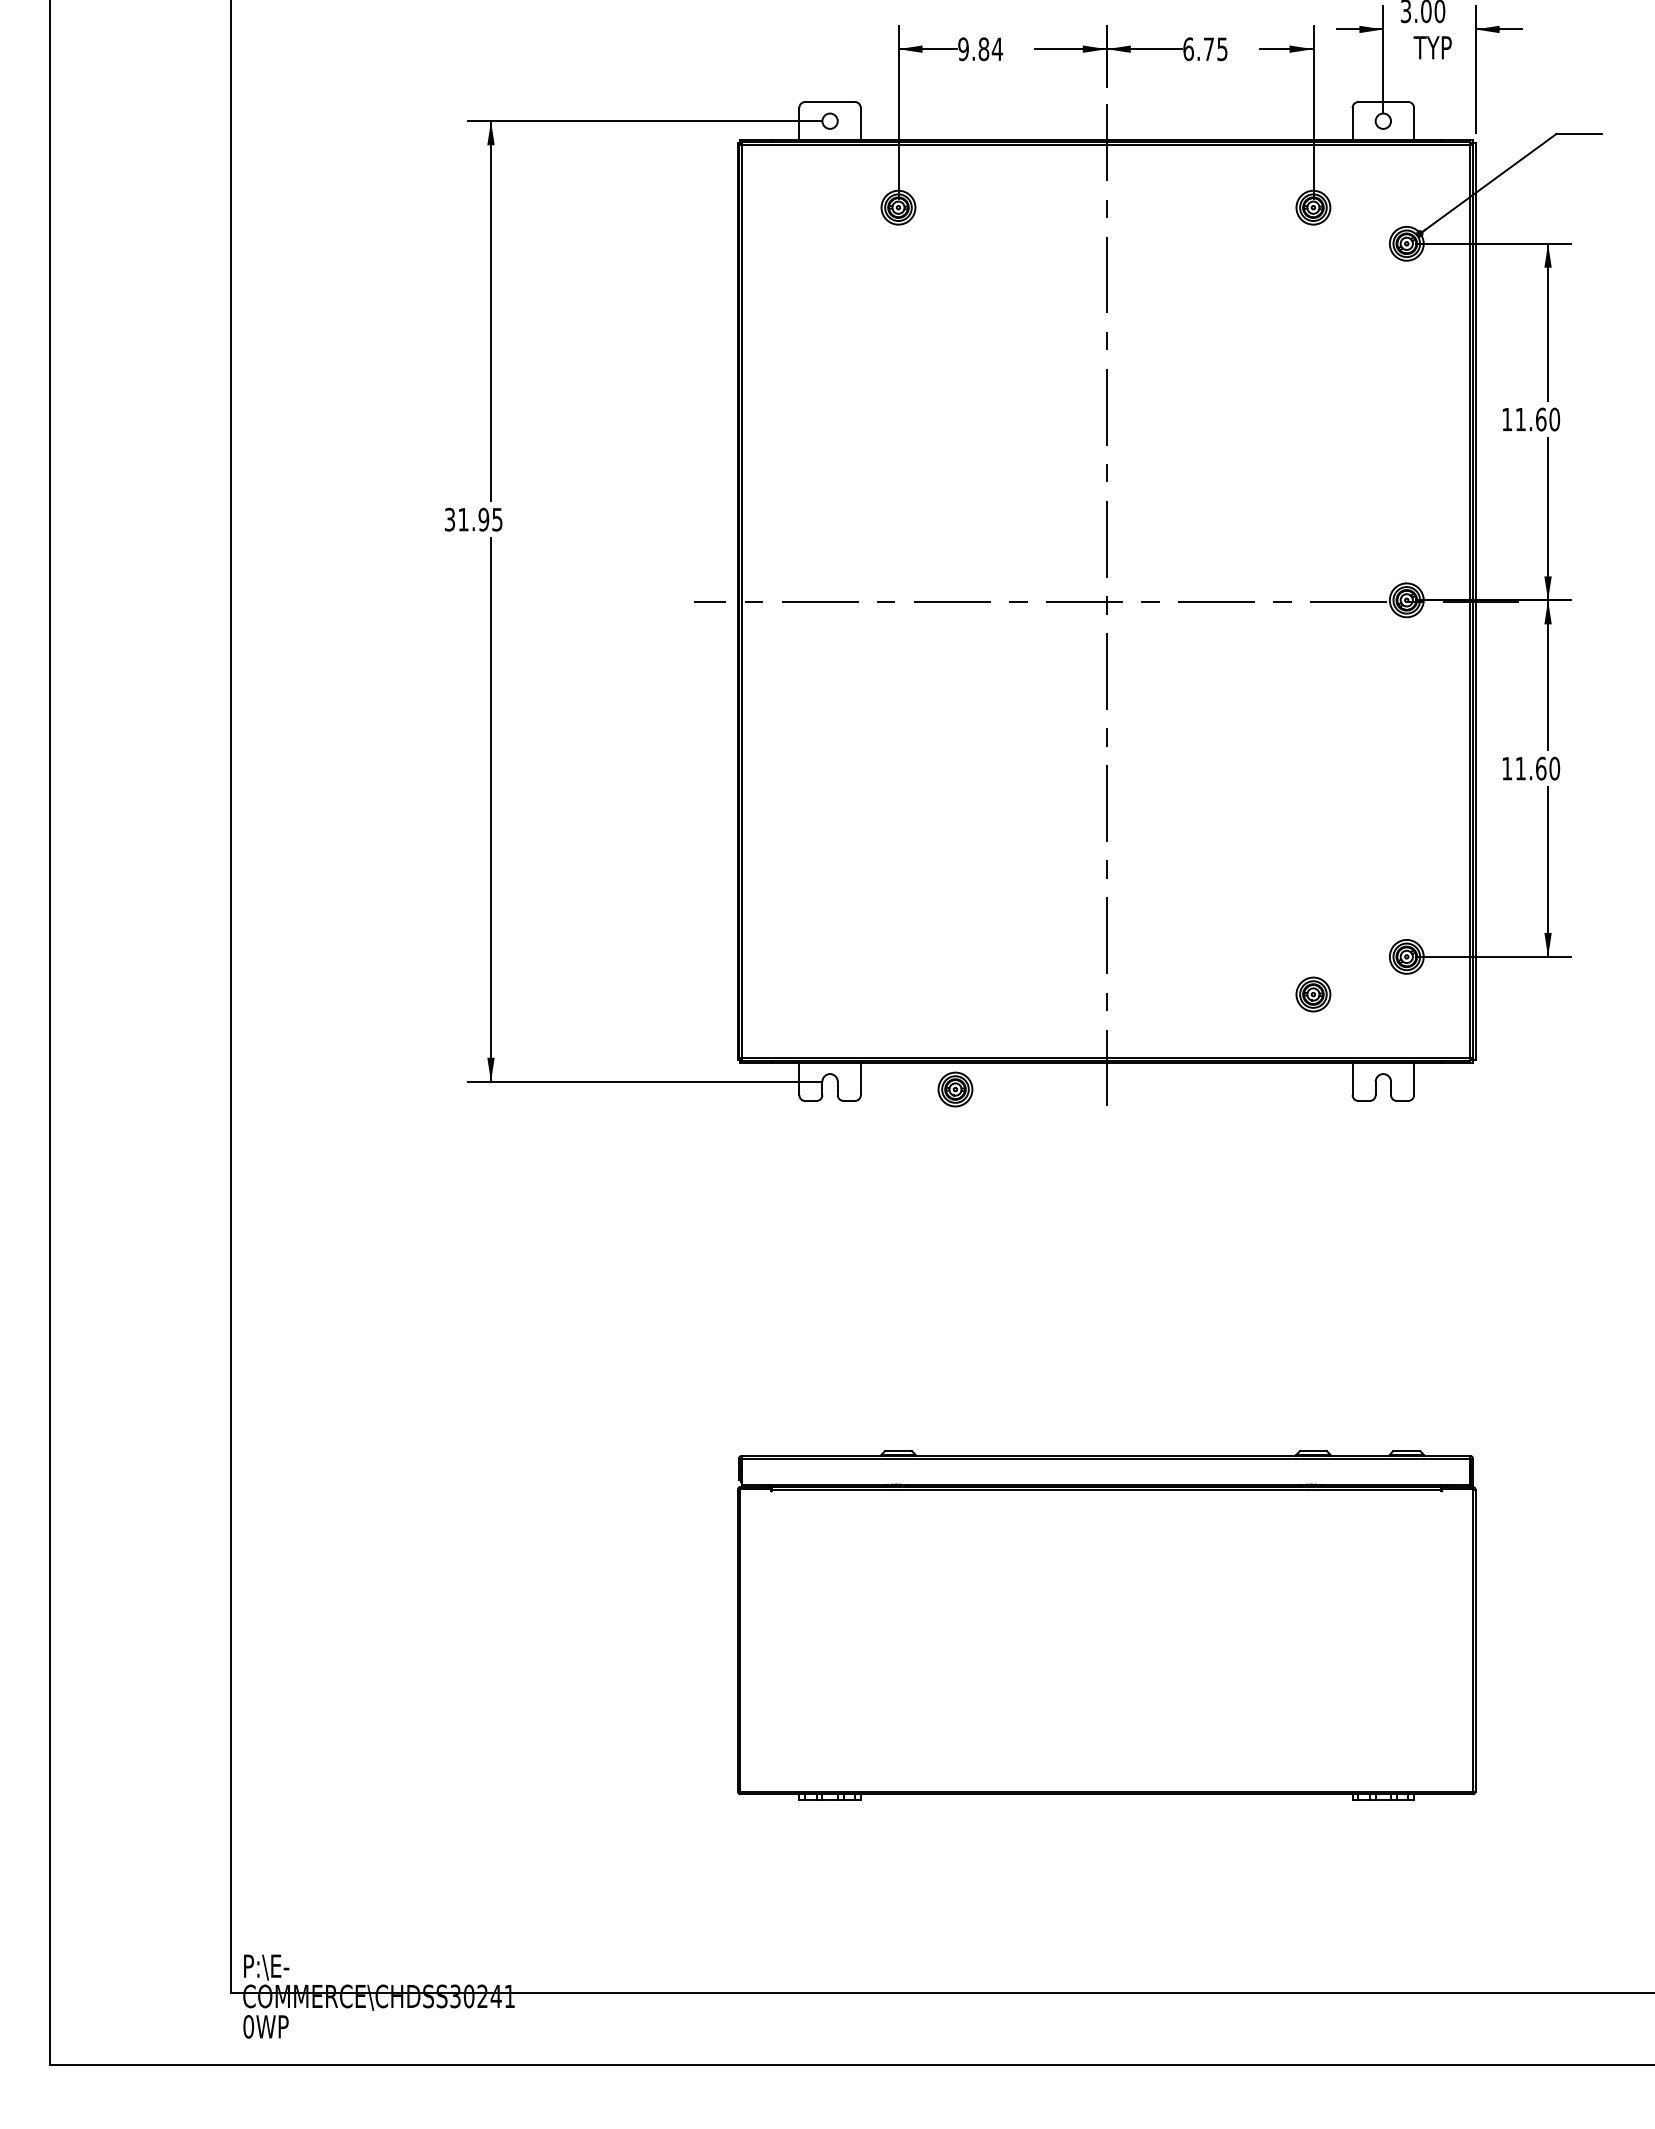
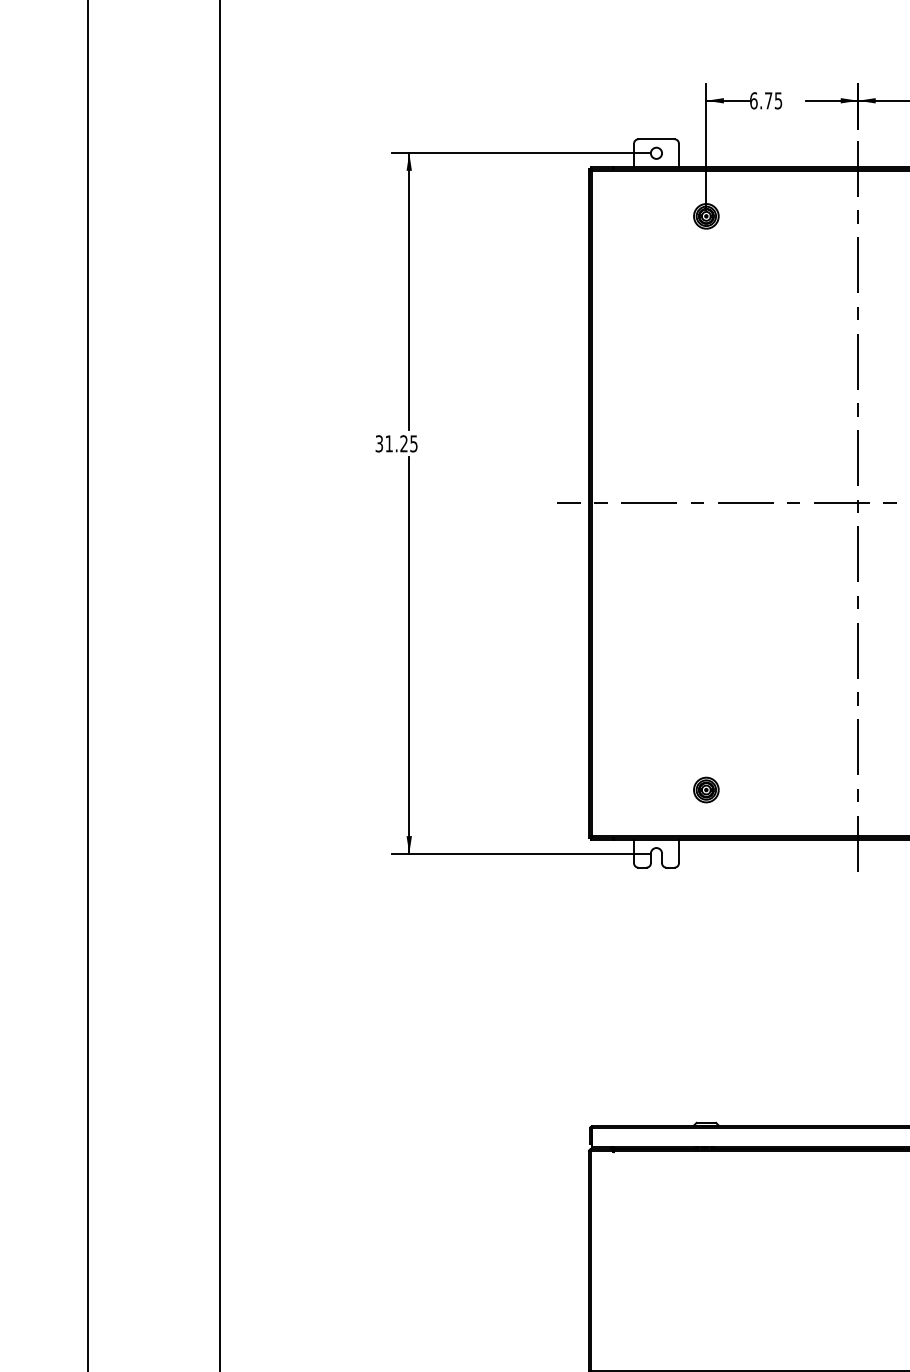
text: (980, 49) -> (766, 101), 9.84 -> 6.75
text: (483, 519) -> (403, 443), 31.95 -> 31.25
part: (955, 1089) -> (706, 790), moved

